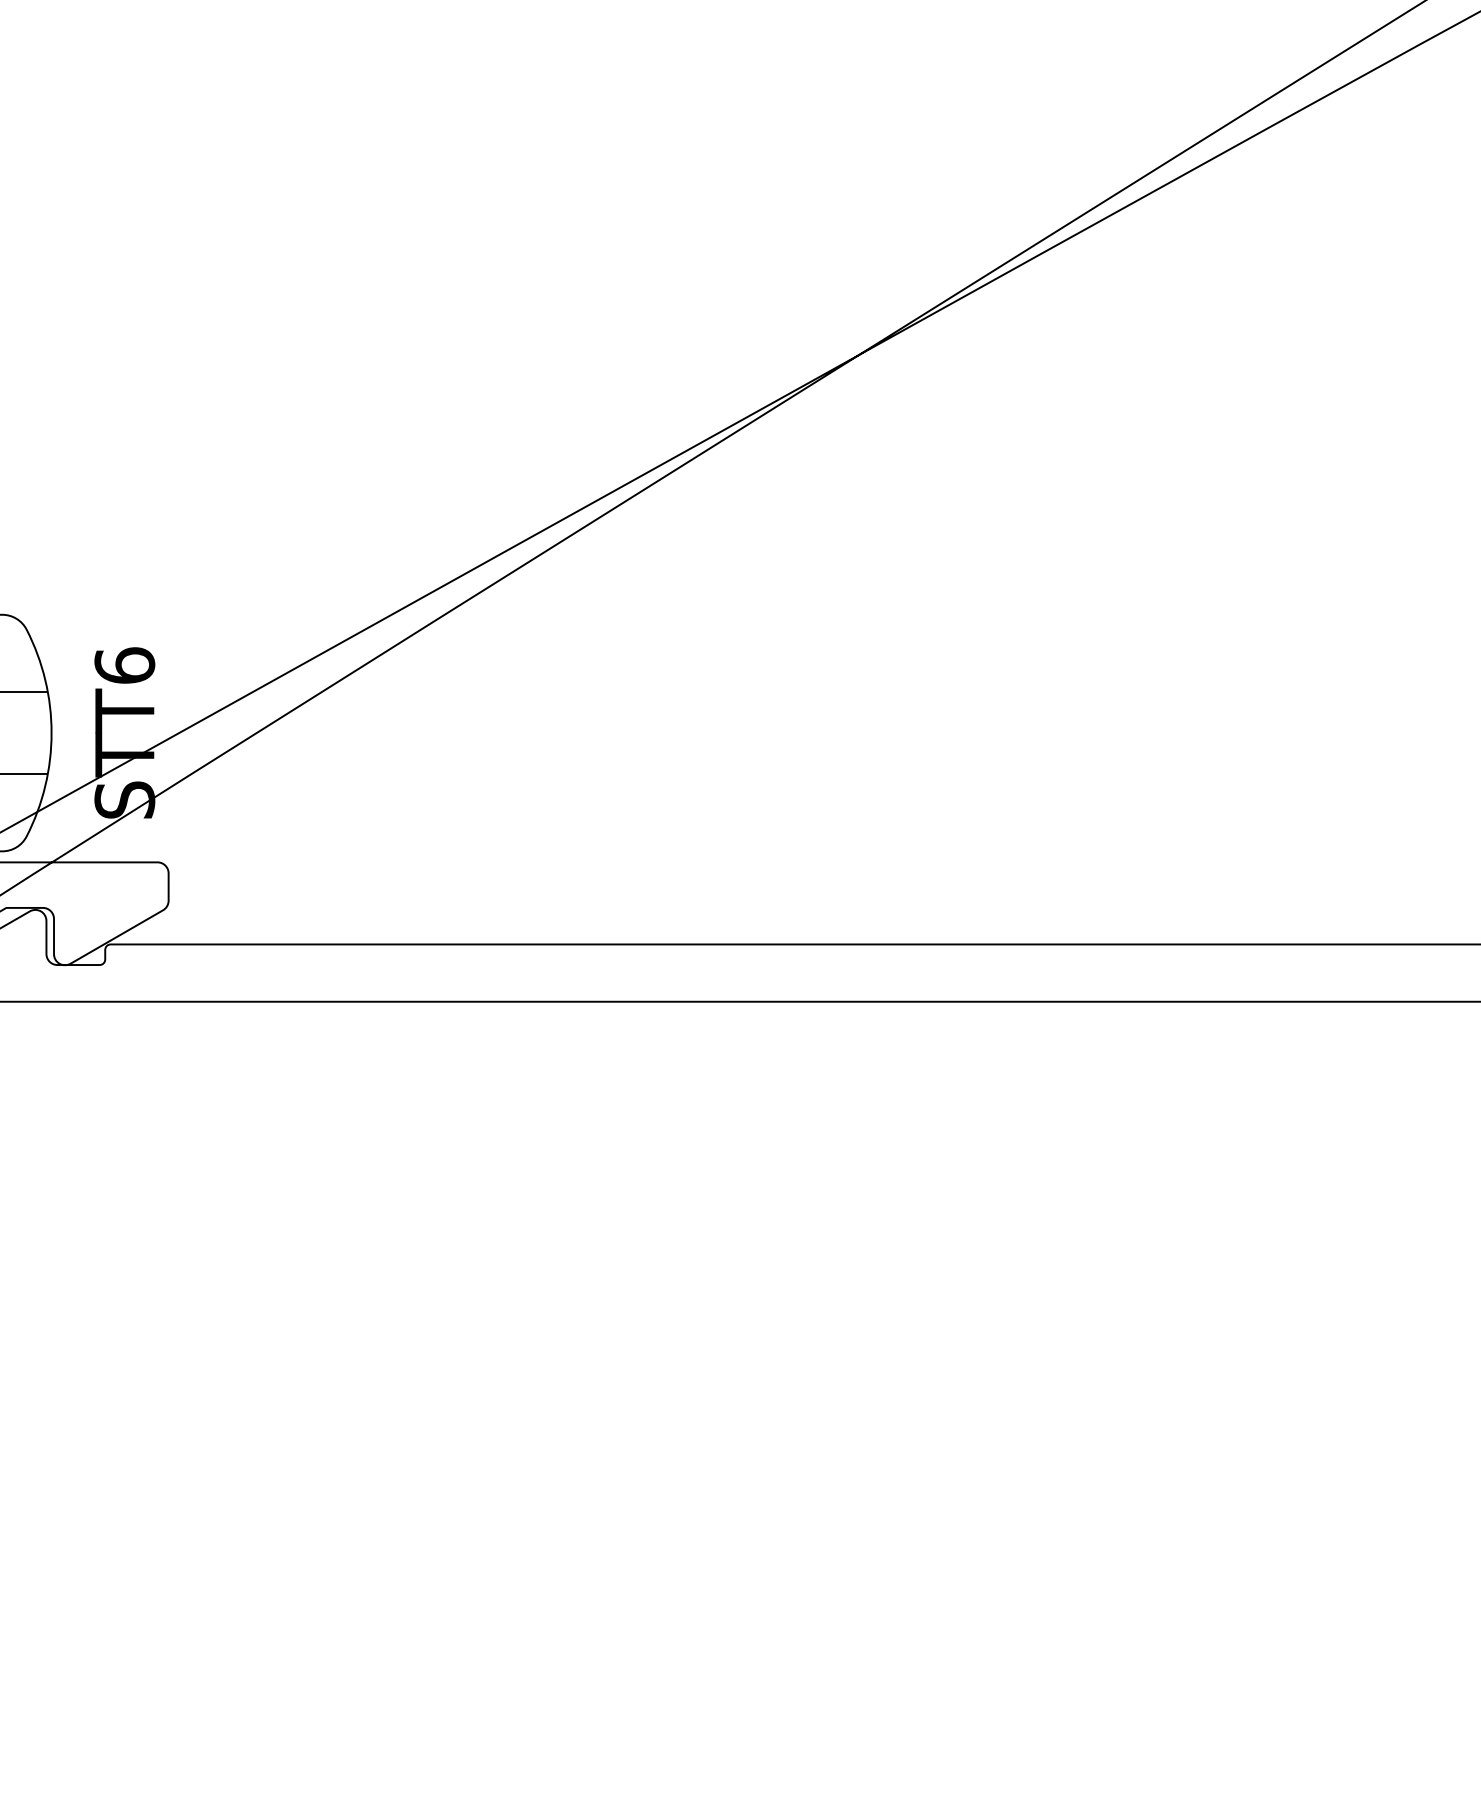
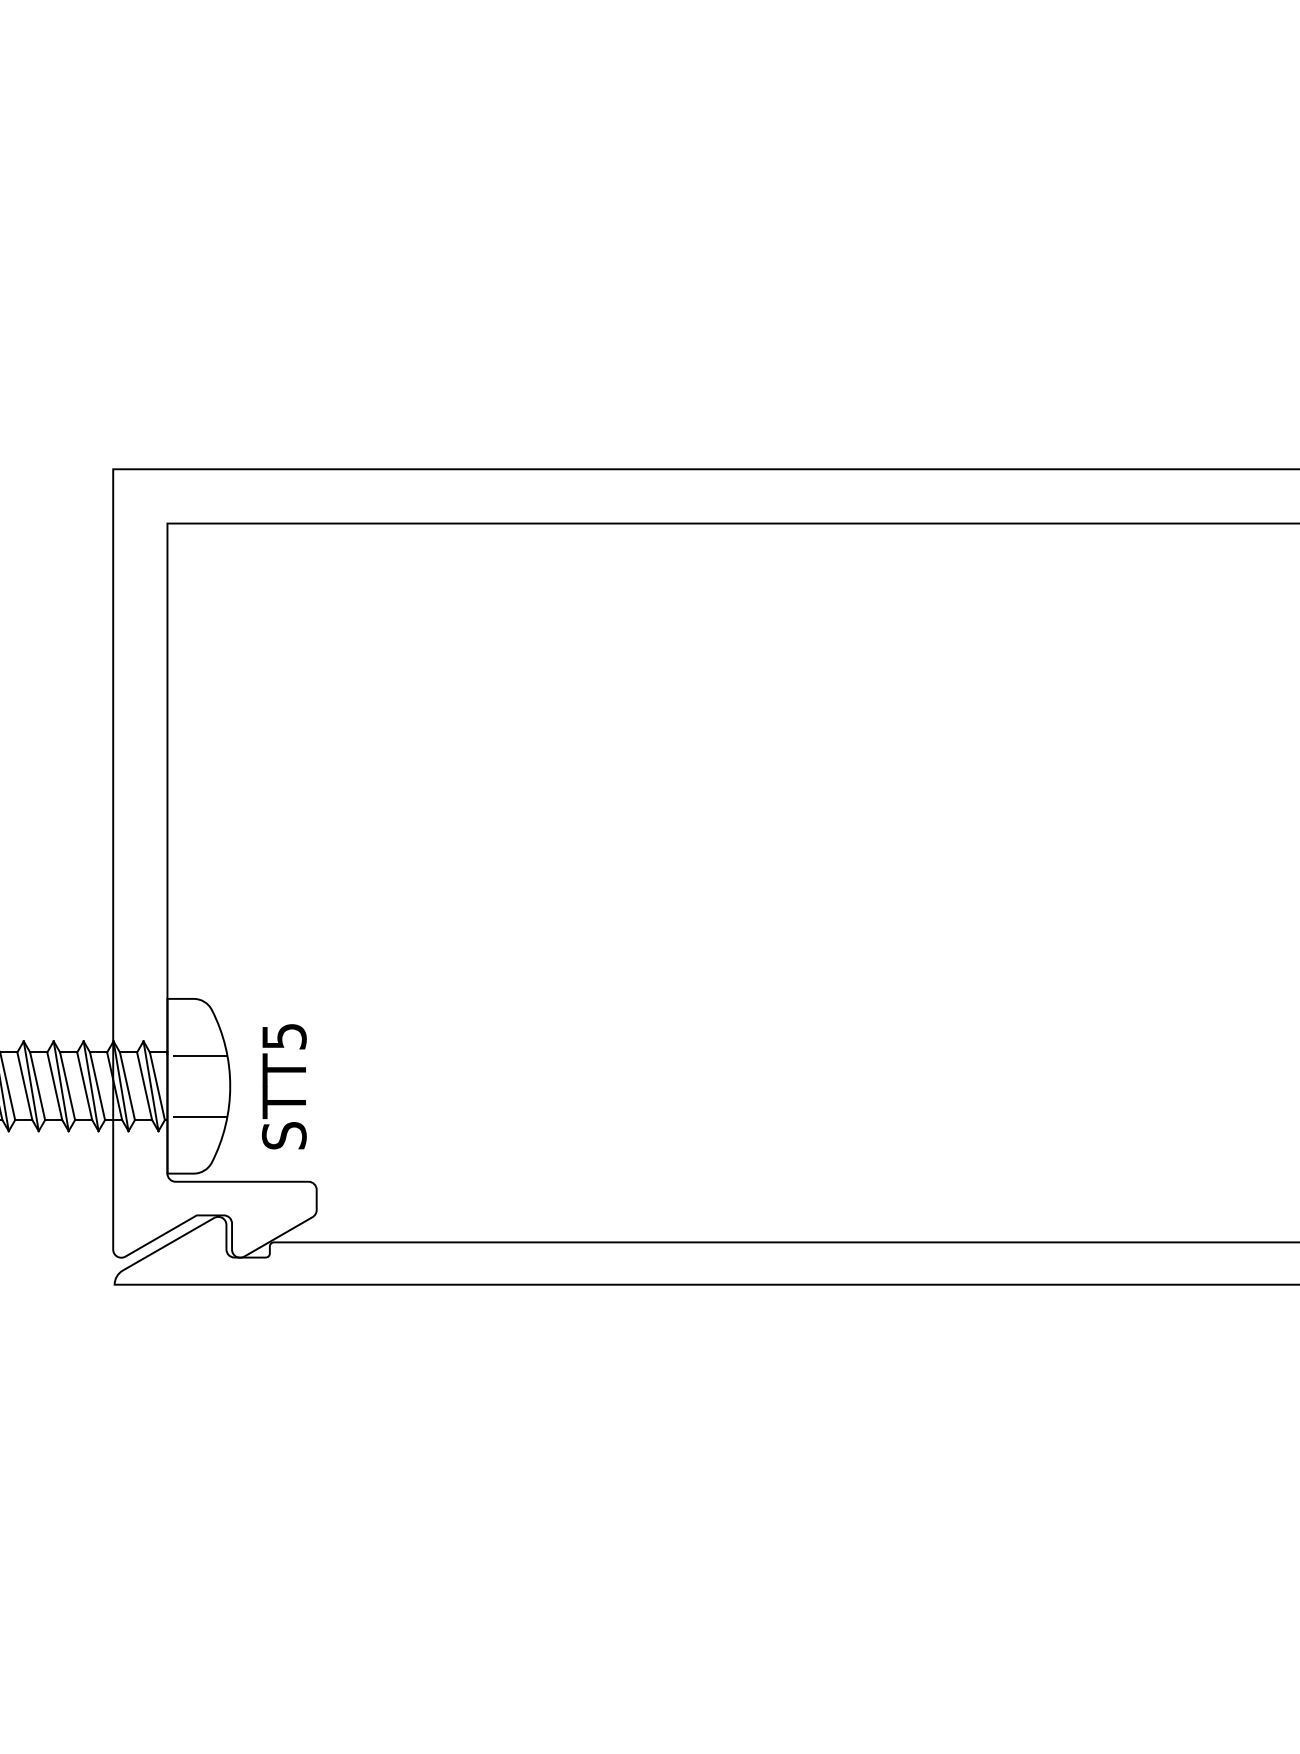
text: (123, 664) -> (283, 1035), STT6 -> STT5

